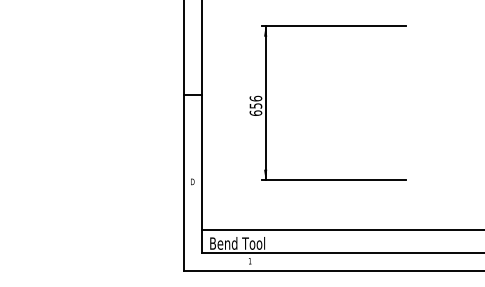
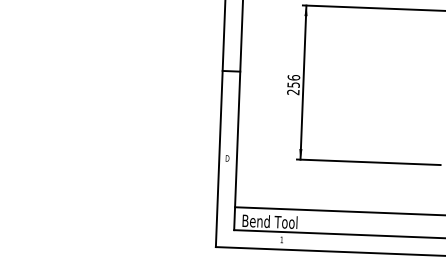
text: (255, 112) -> (292, 91), 656 -> 256

